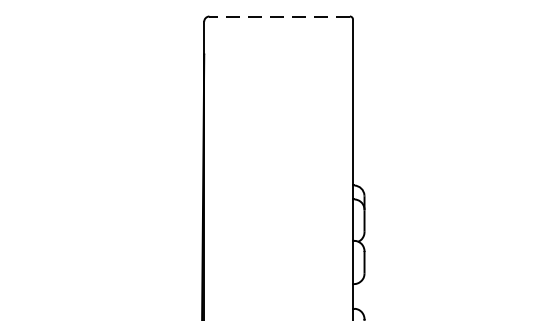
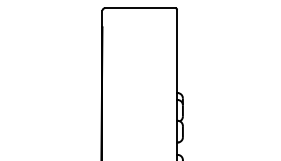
line: (278, 17) -> (139, 8), dashed -> solid

